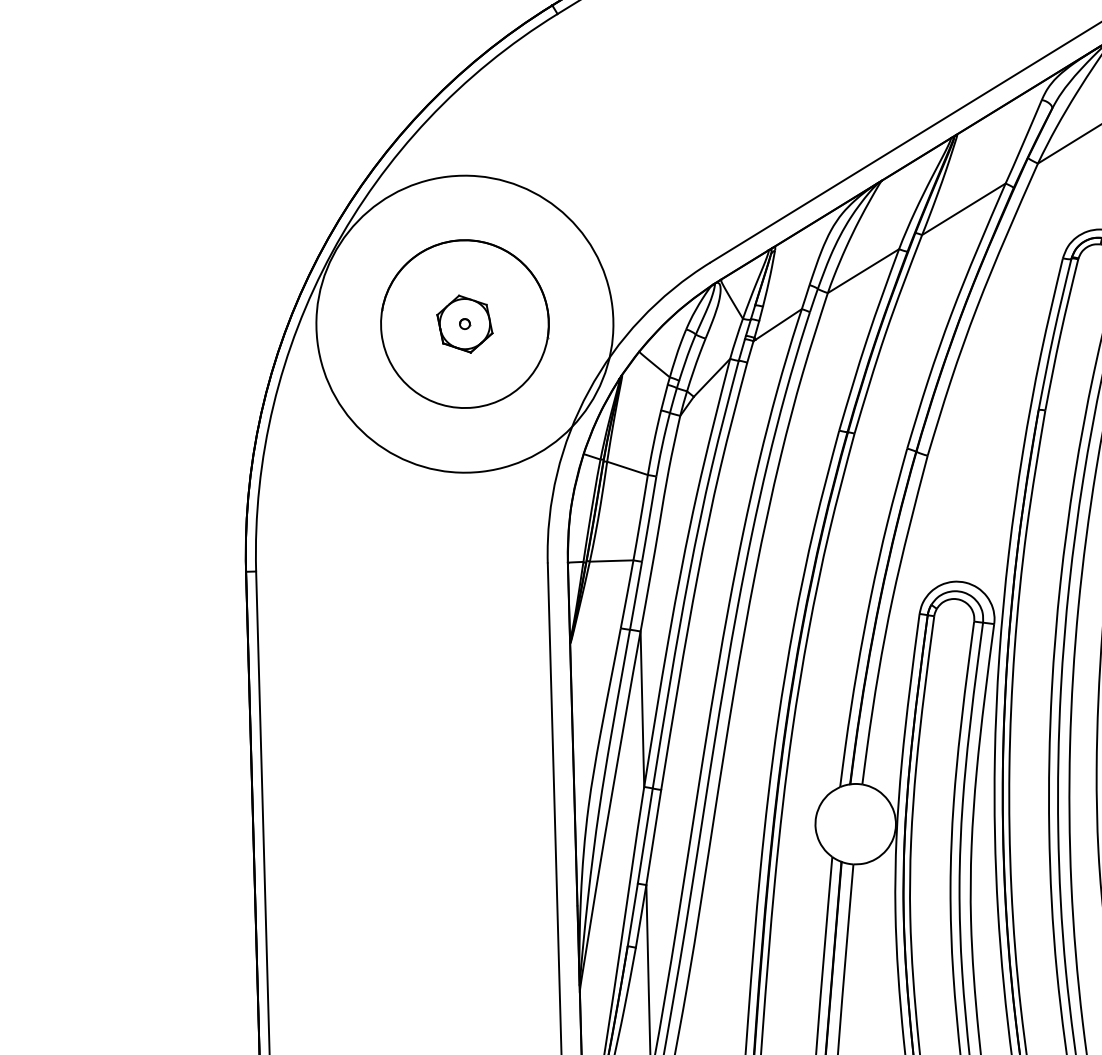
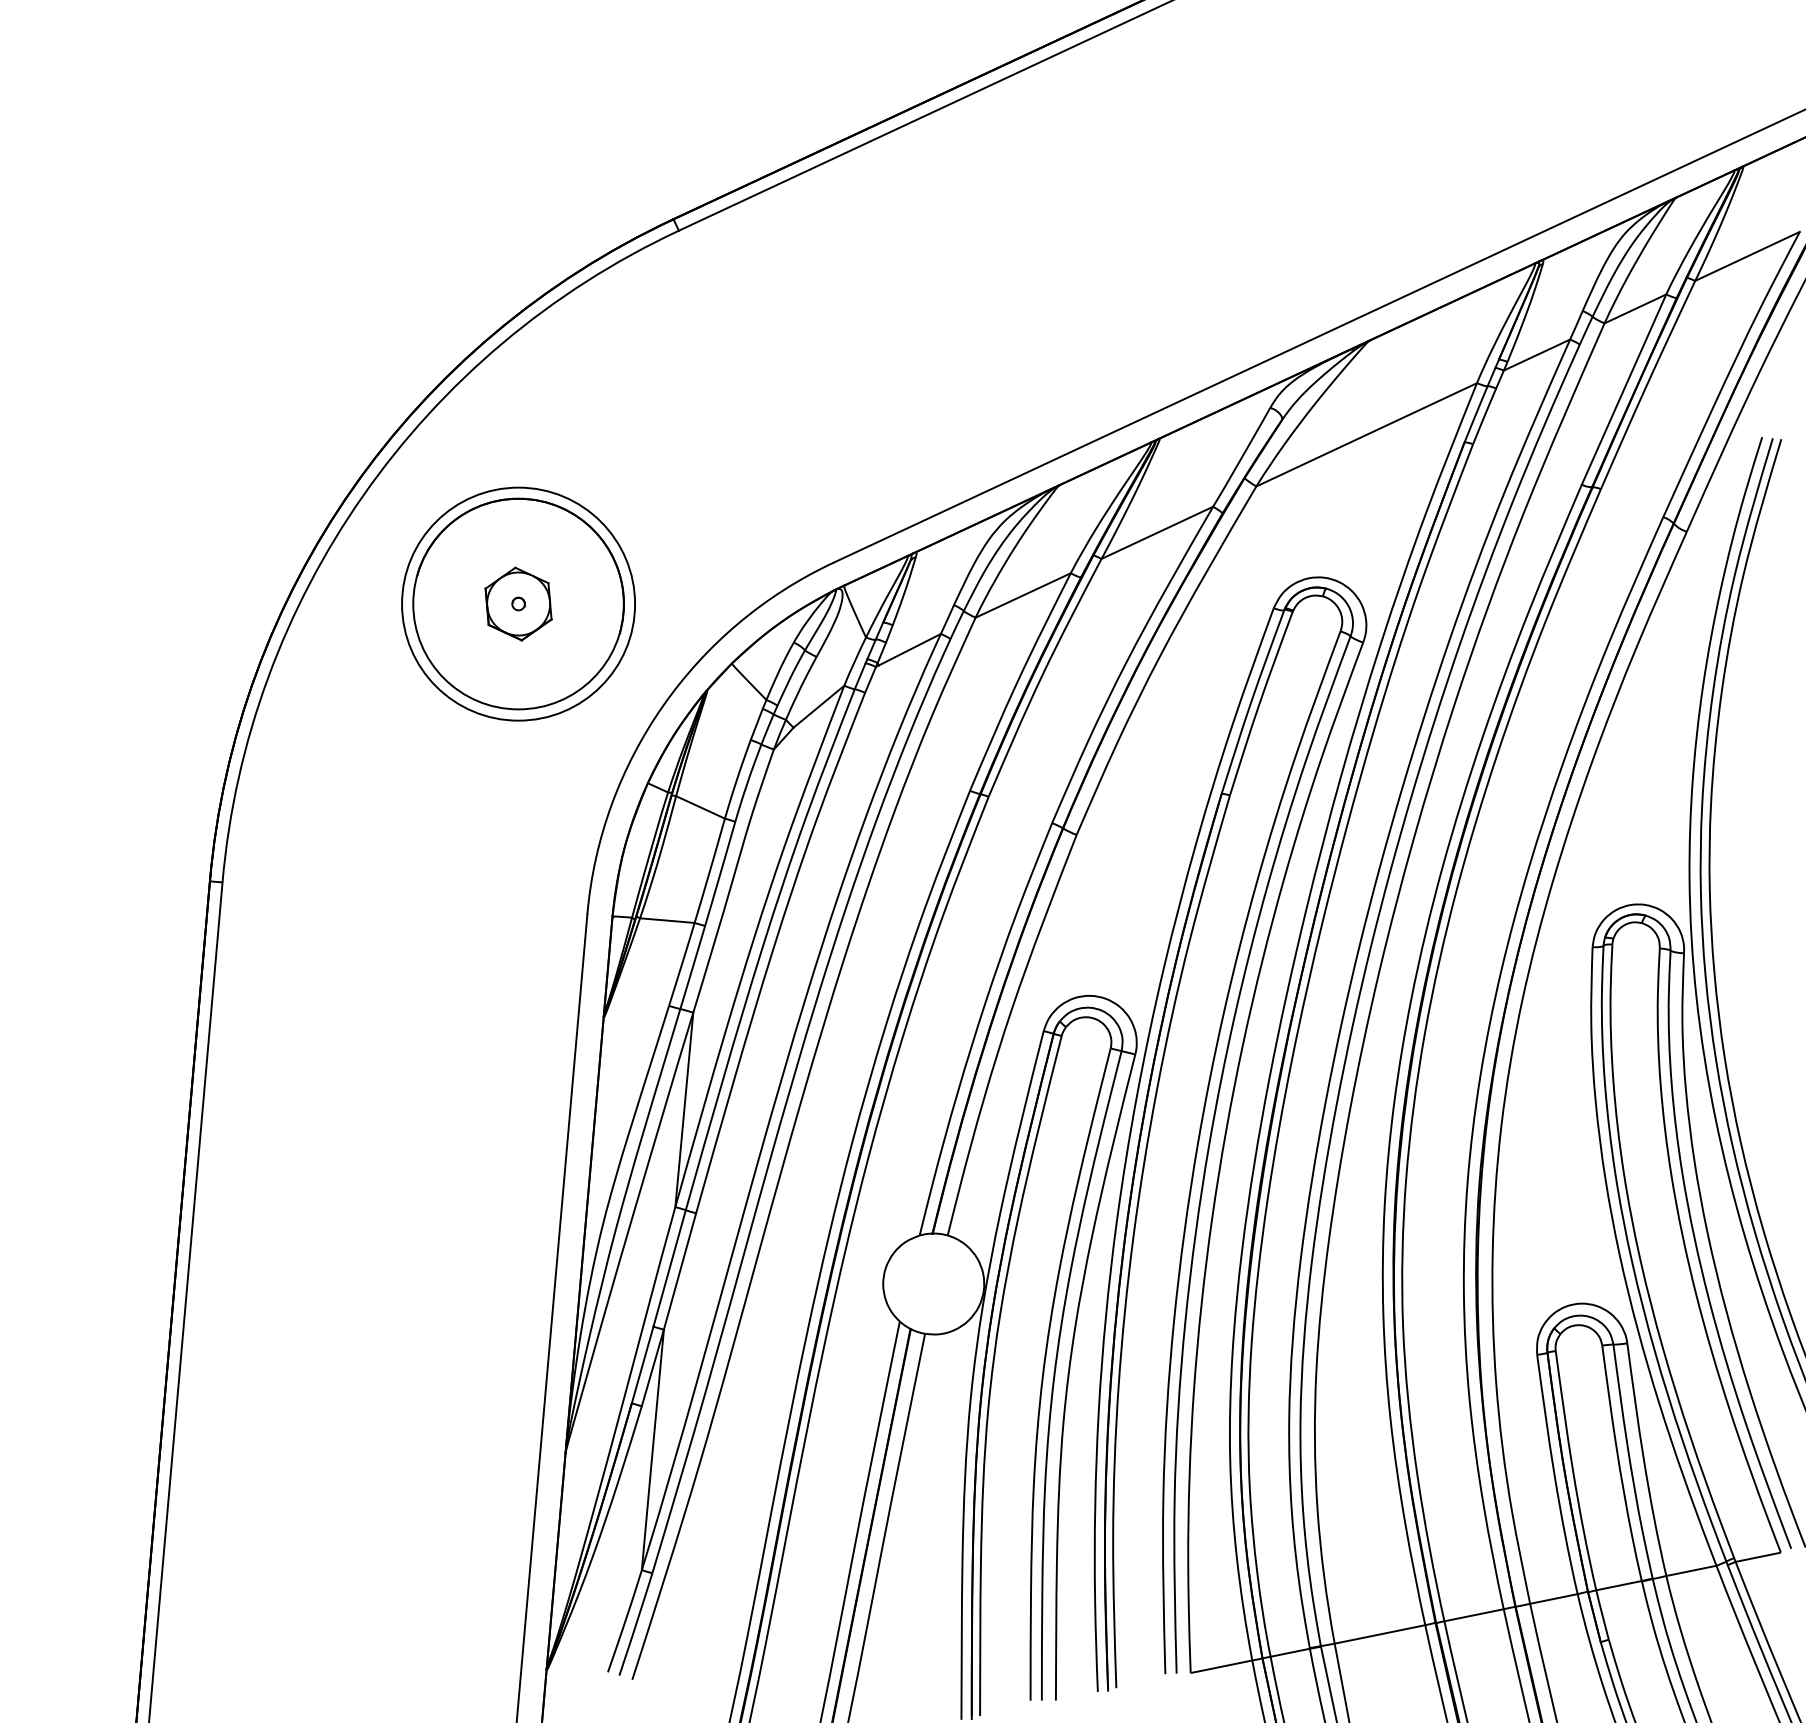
circle: (464, 323) -> (518, 603), size x0.62

